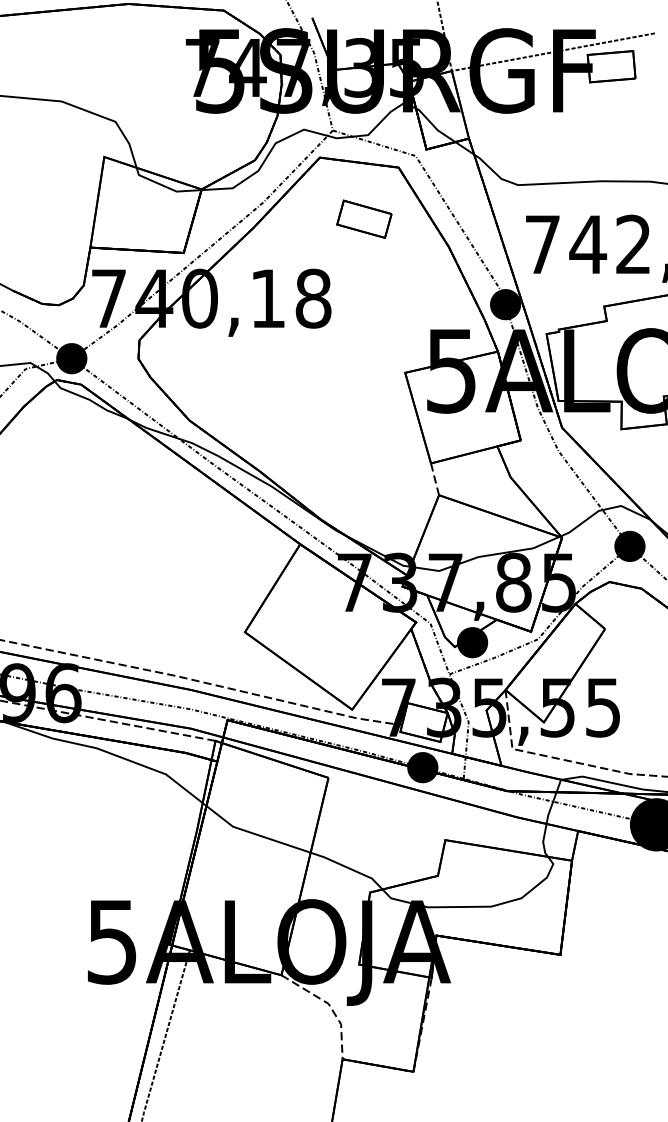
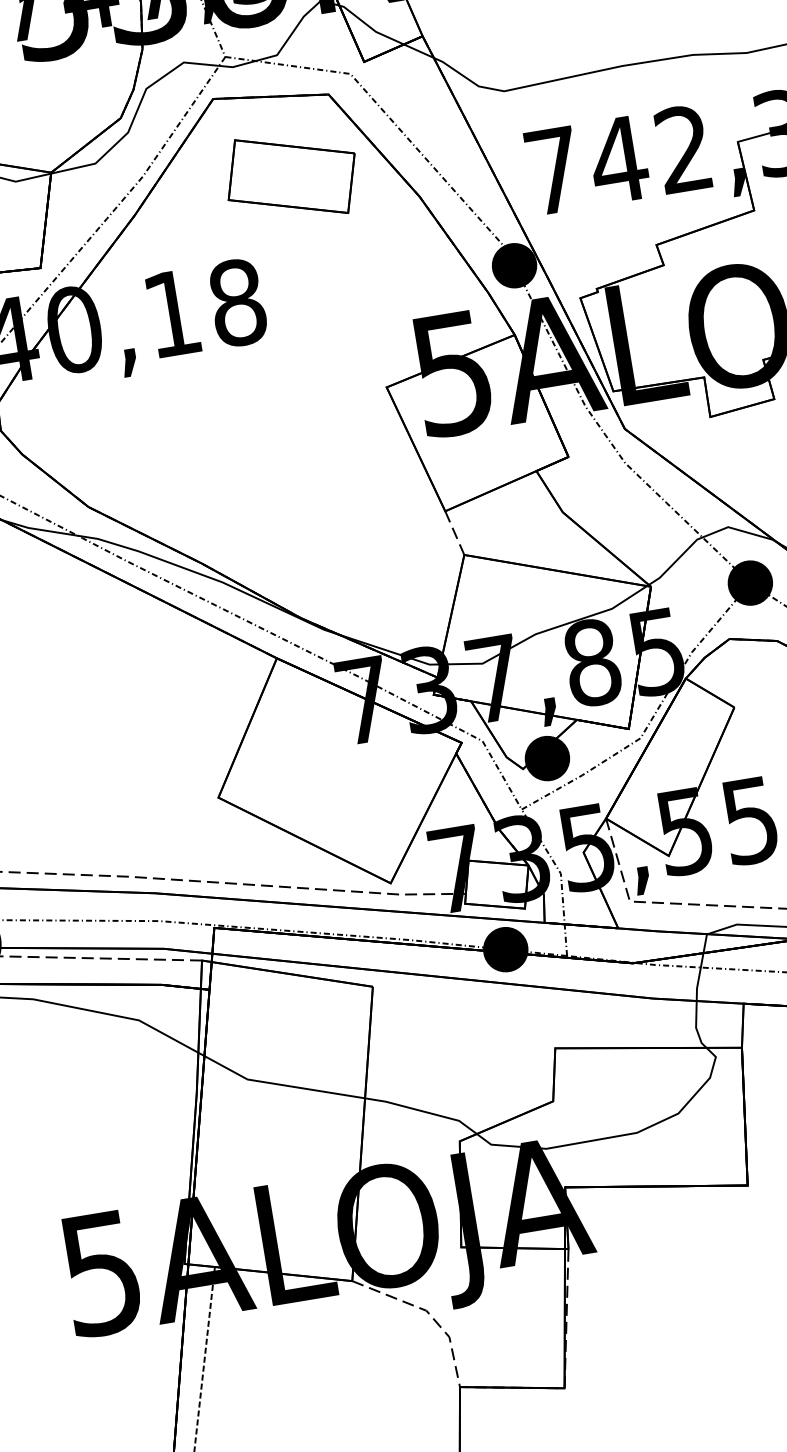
part: (364, 219) -> (291, 177), size x1.67

